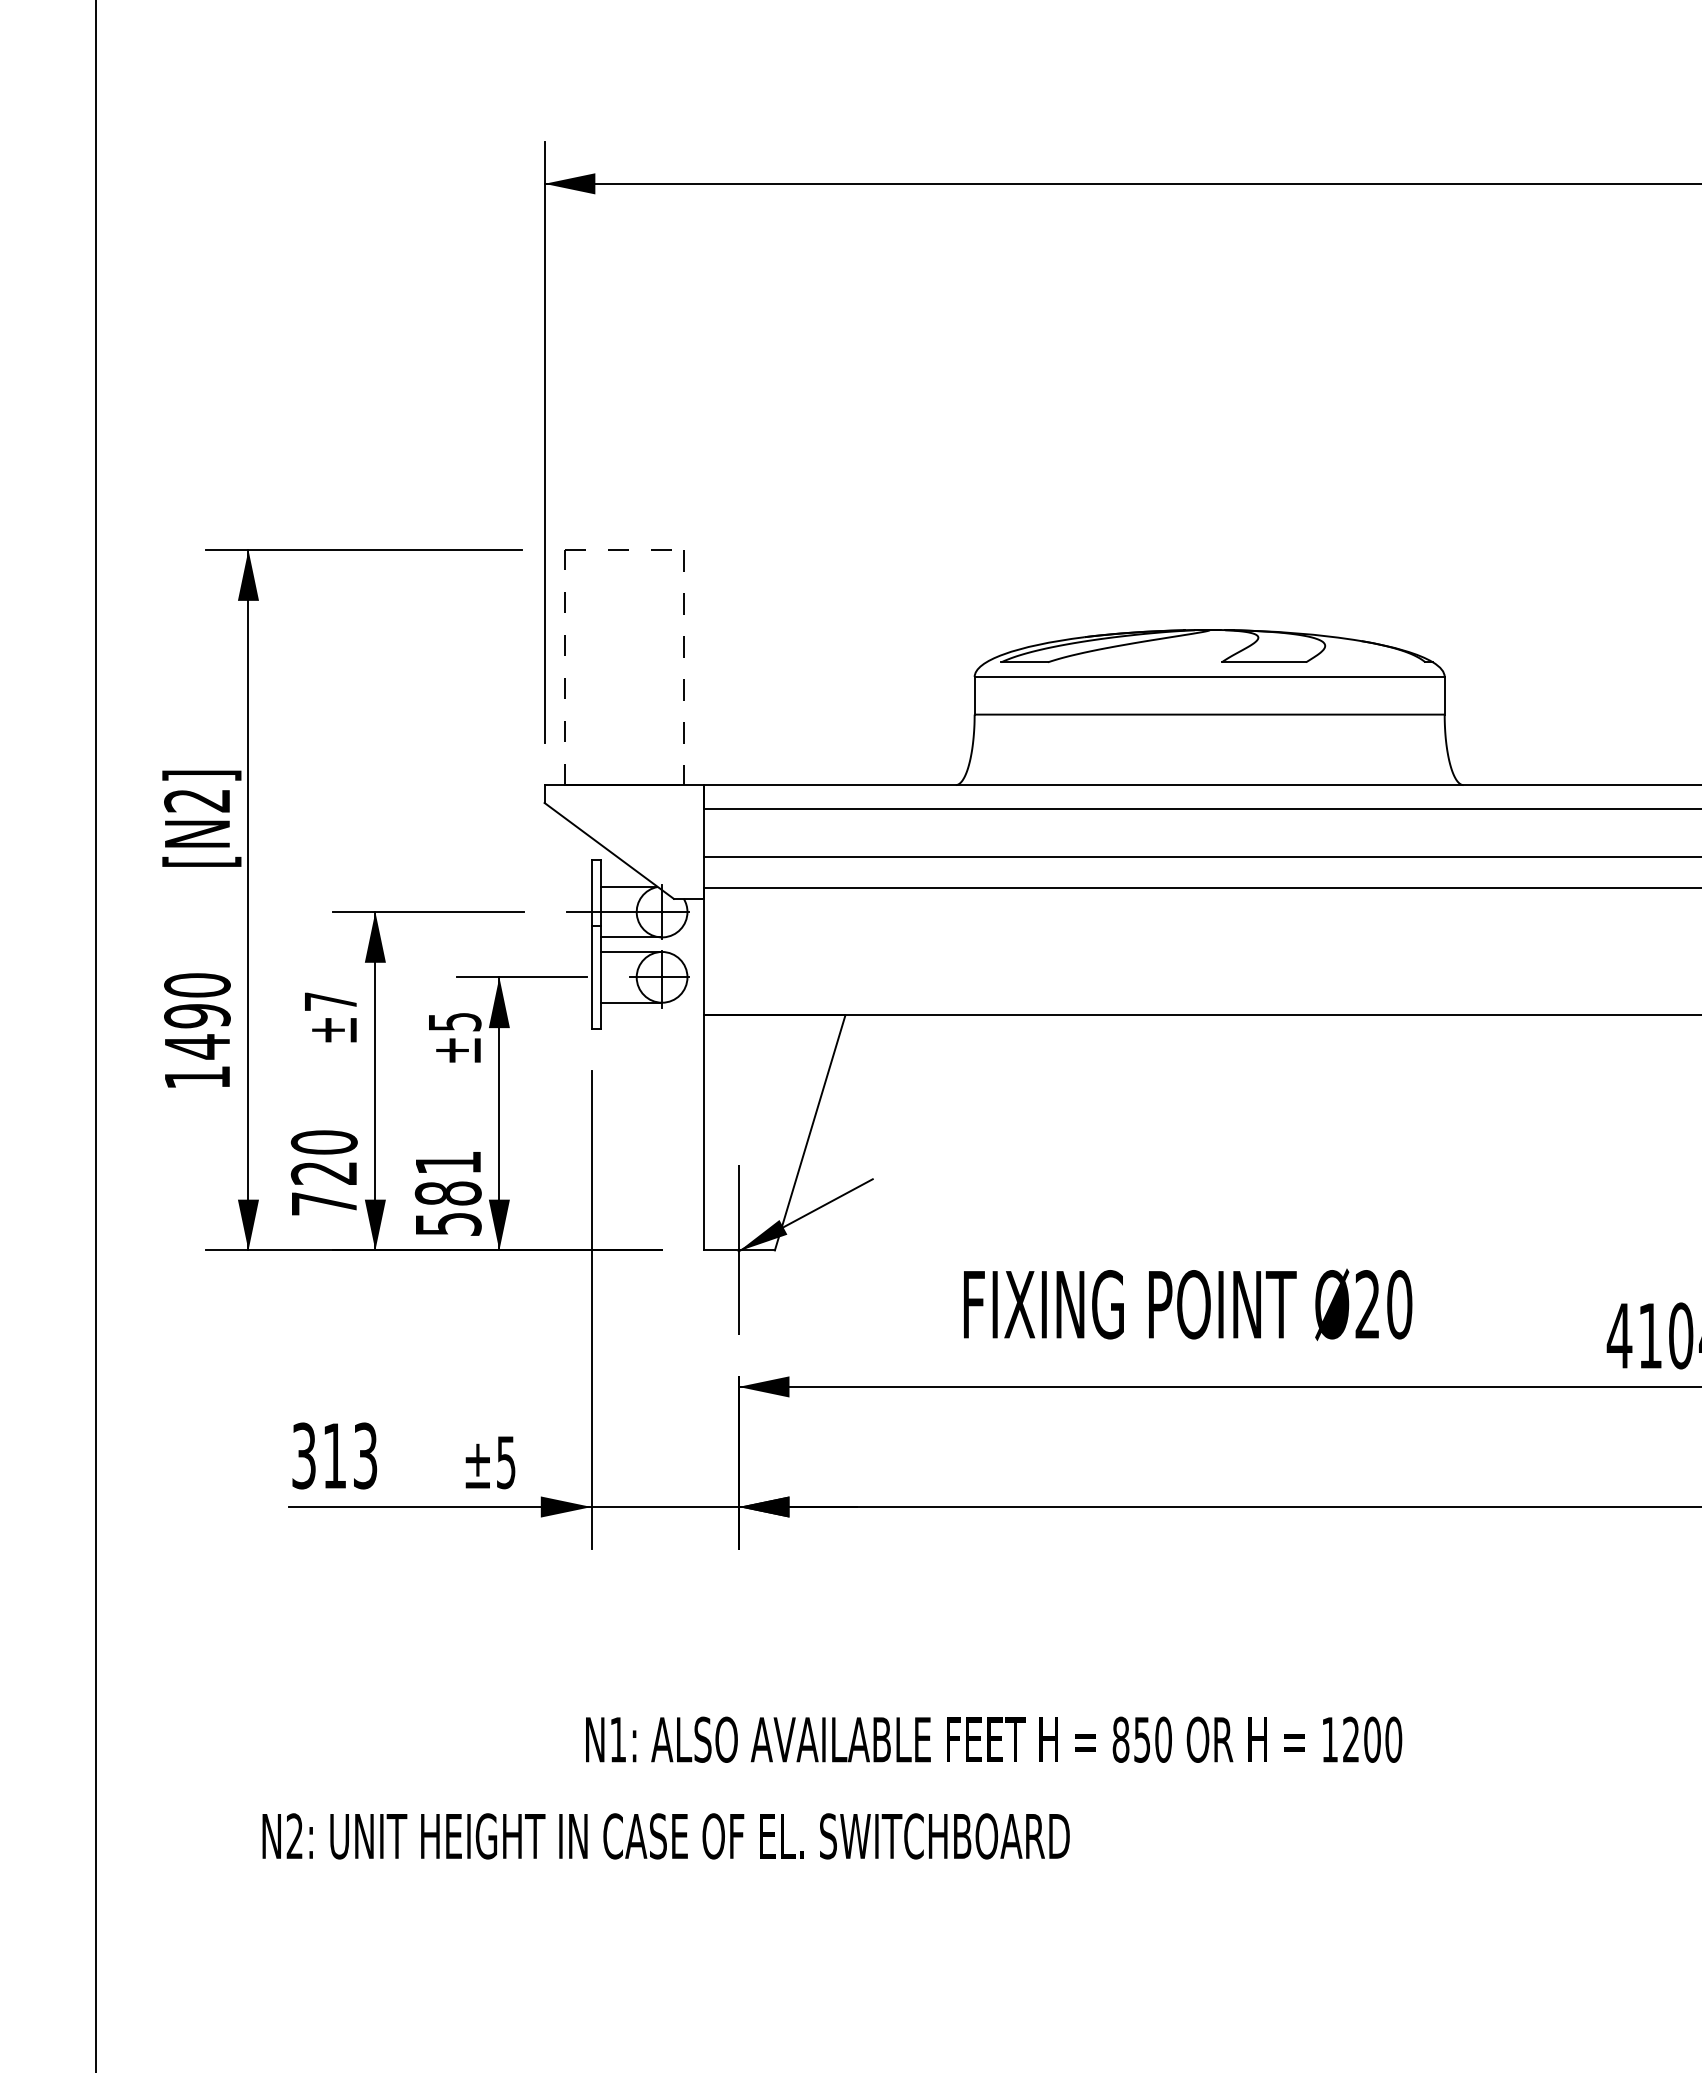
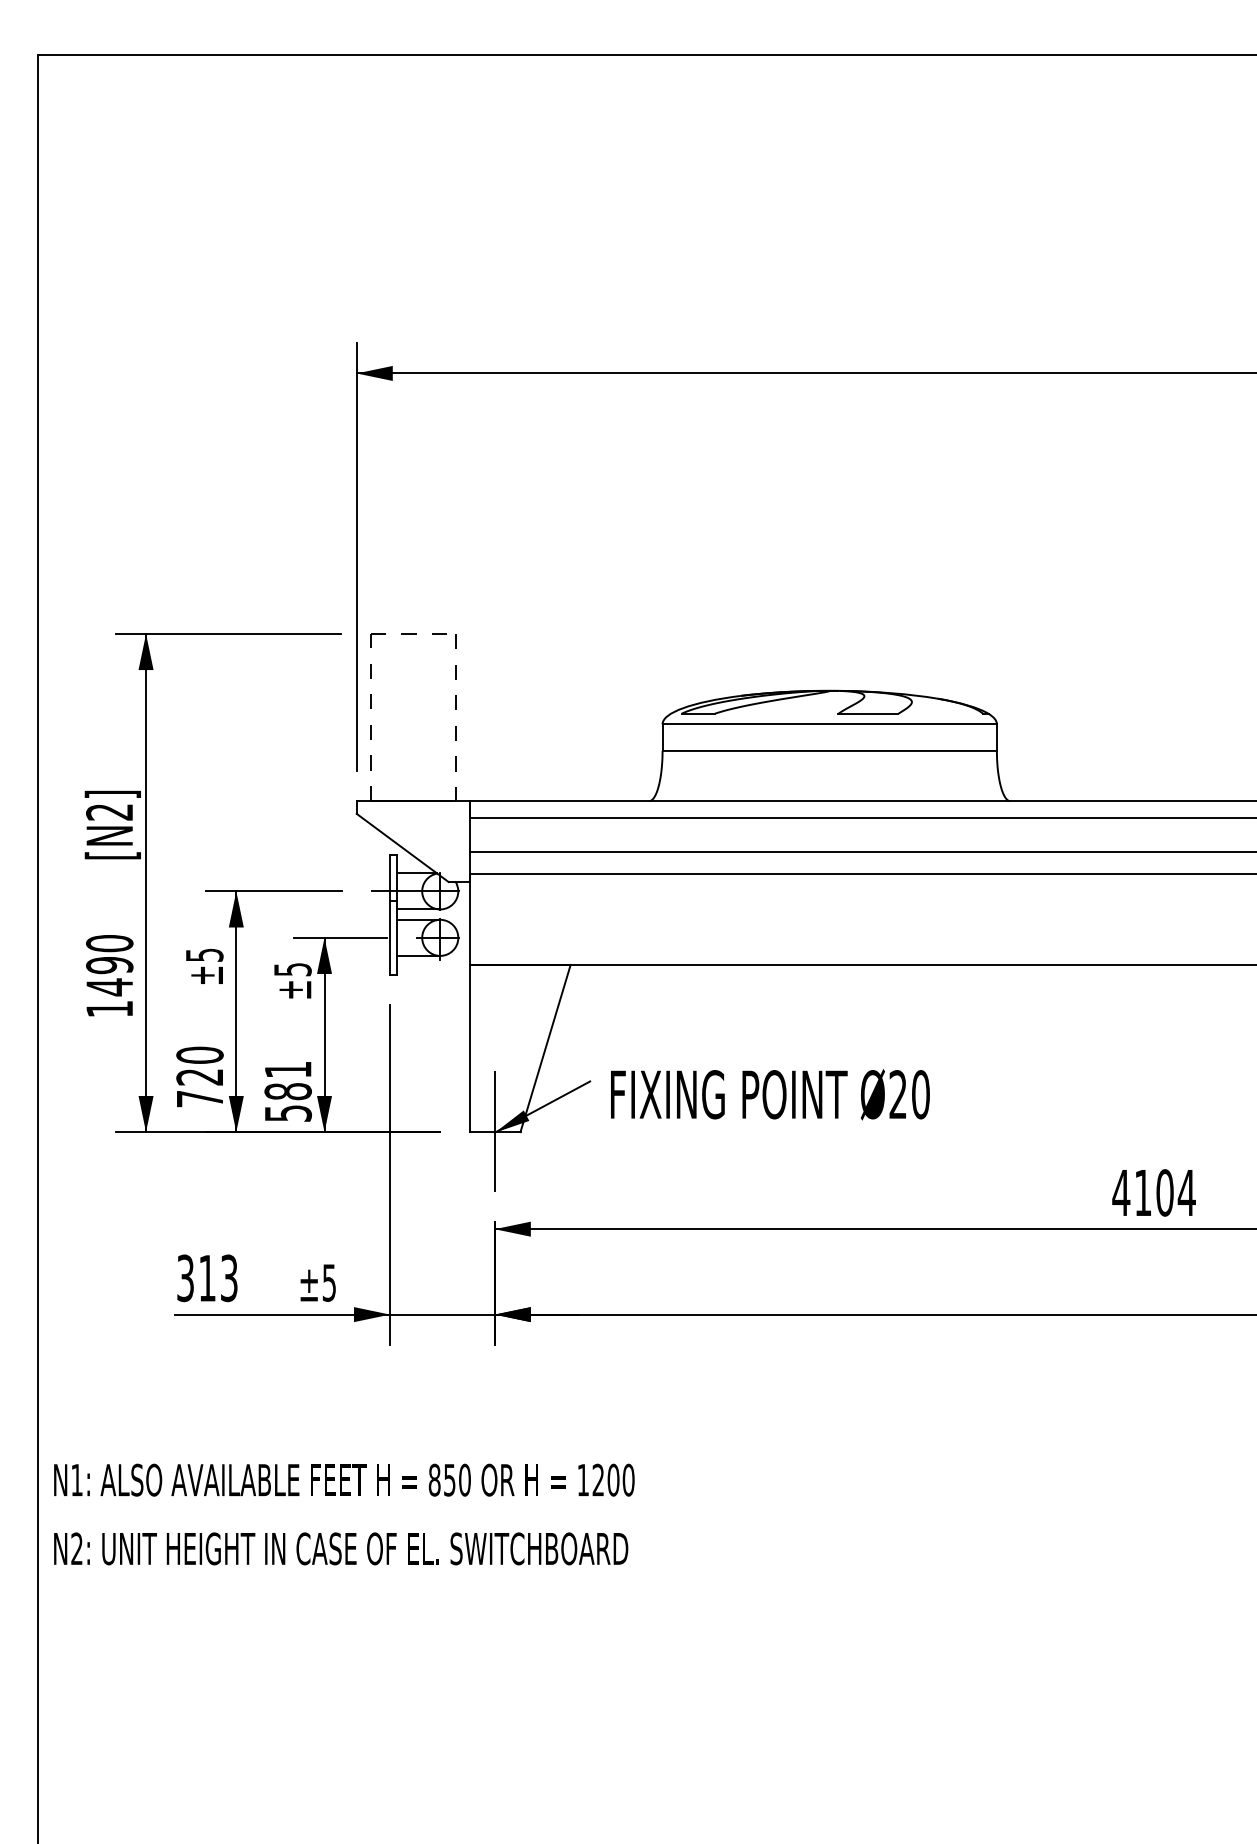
text: (330, 1000) -> (204, 954), ±7 -> ±5
text: (1188, 1304) -> (770, 1094), moved
text: (994, 1738) -> (344, 1479), moved
text: (666, 1835) -> (341, 1548), moved

